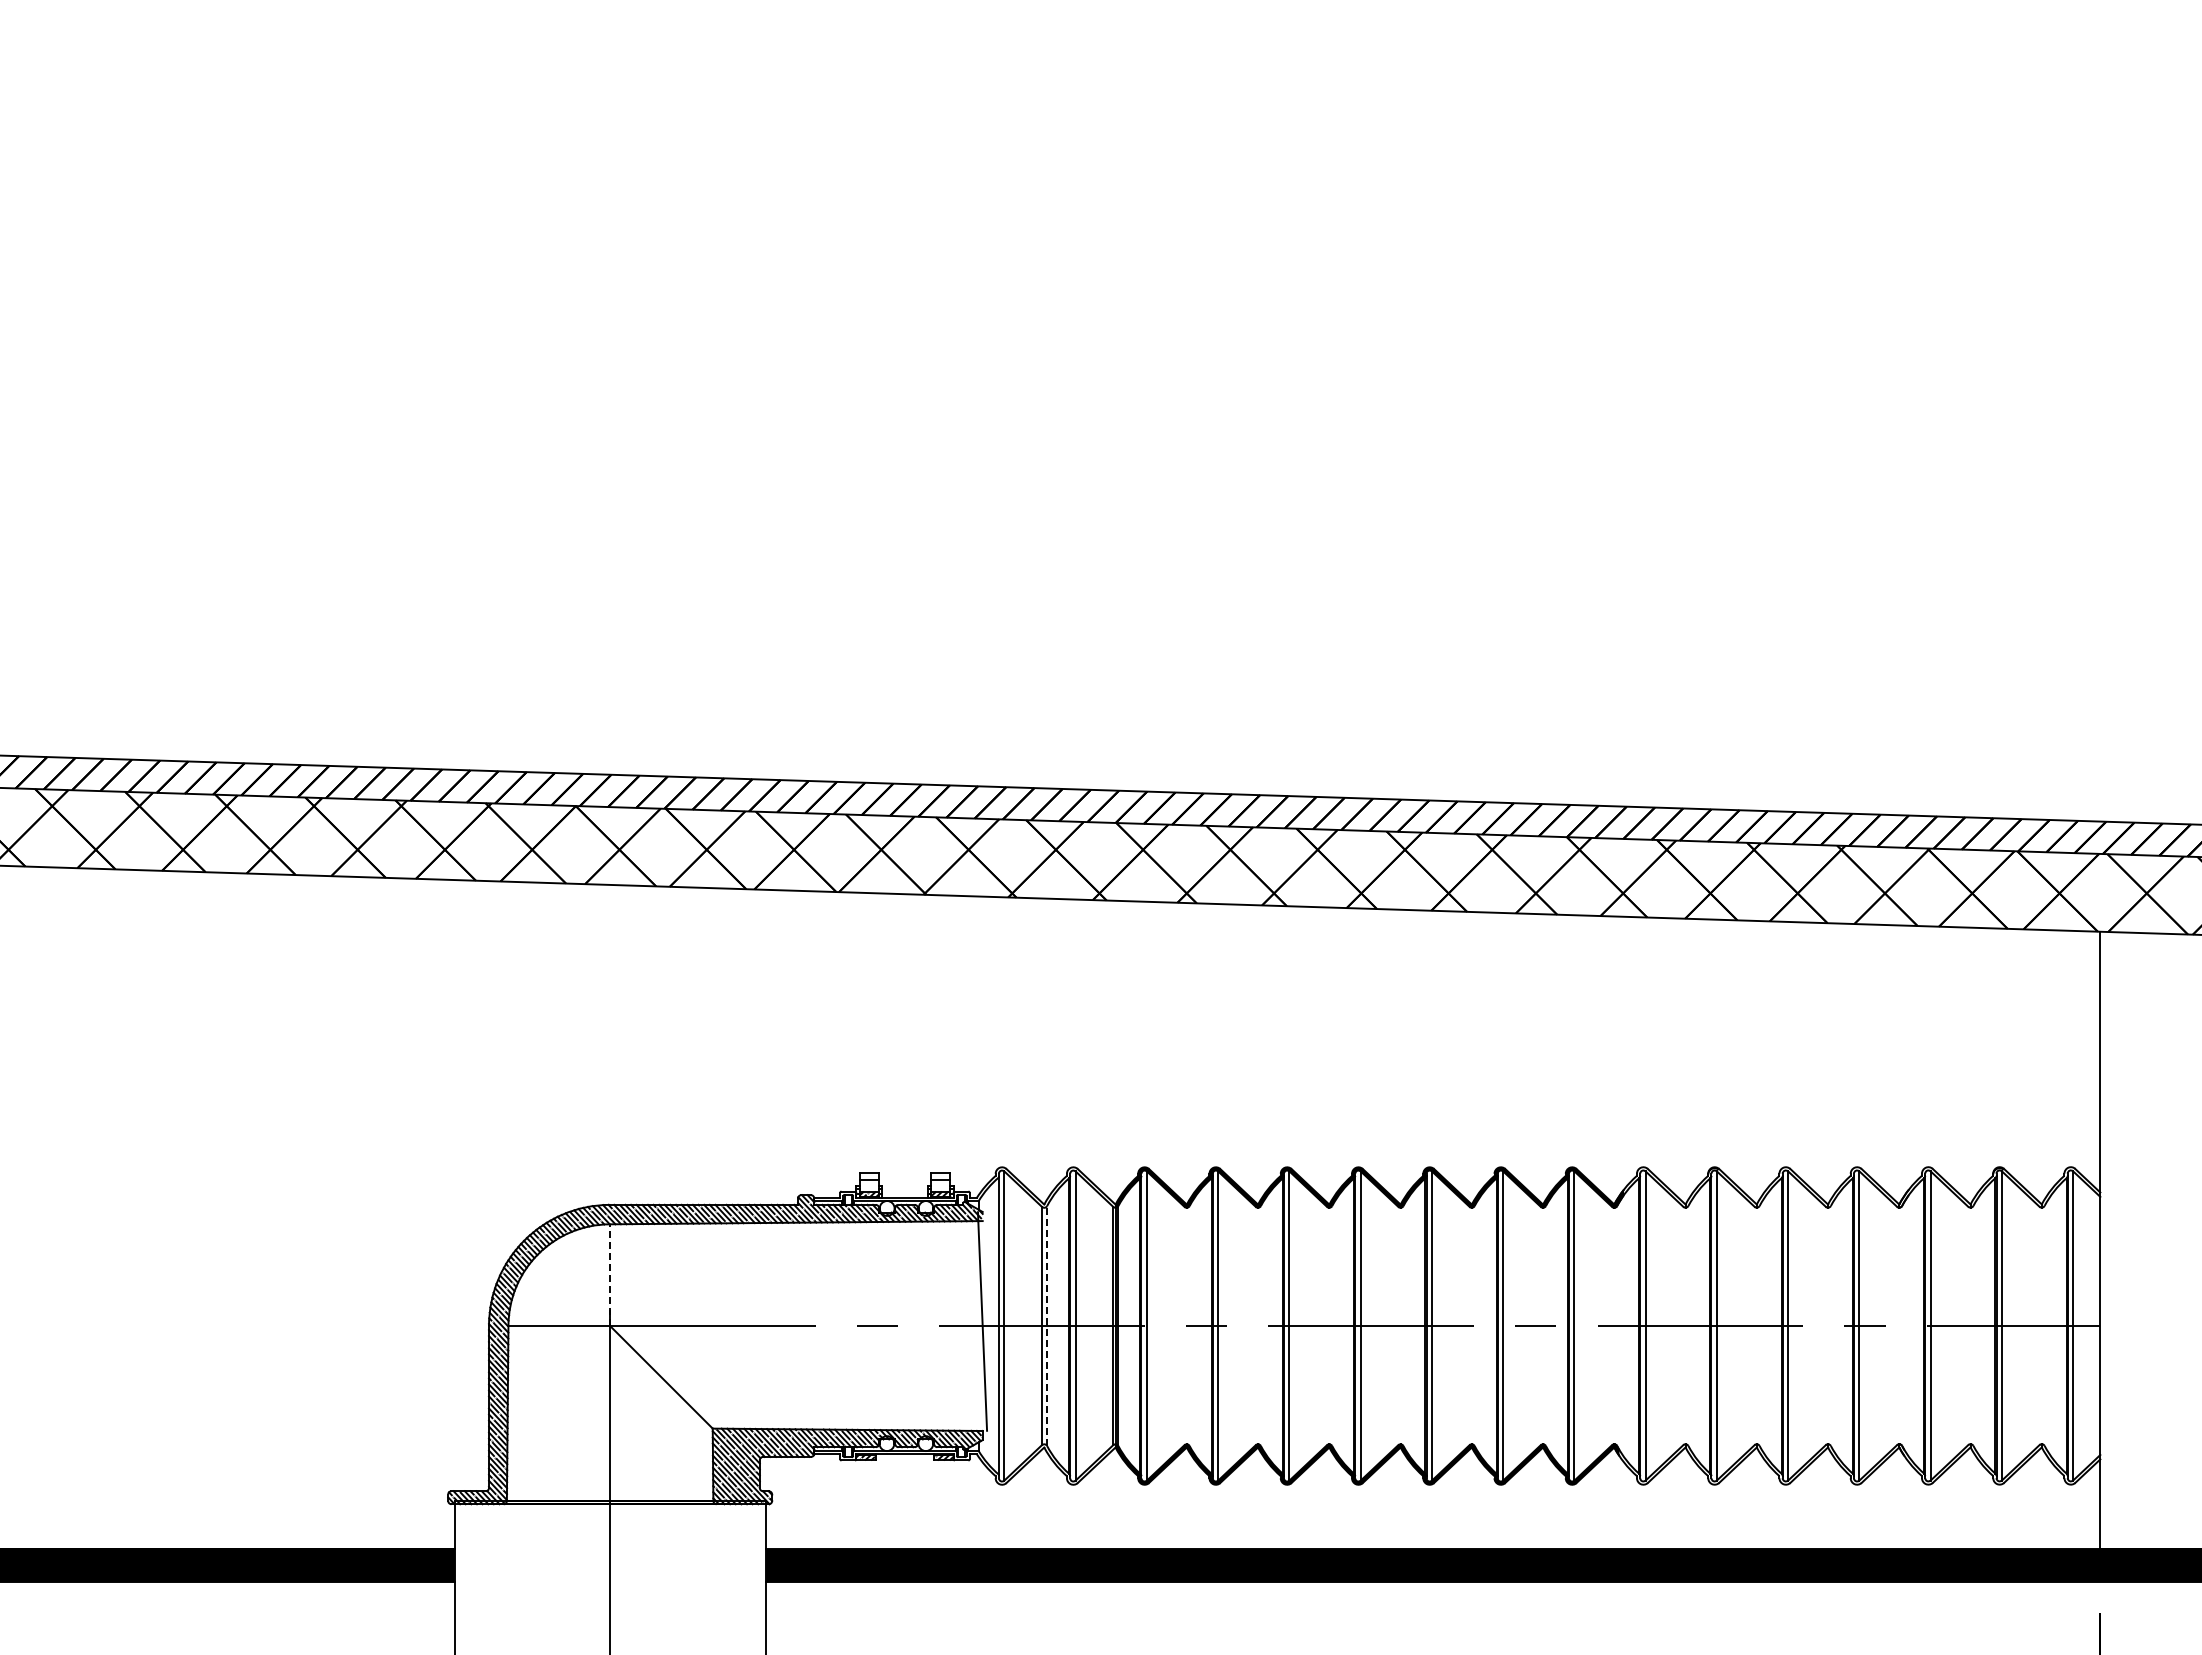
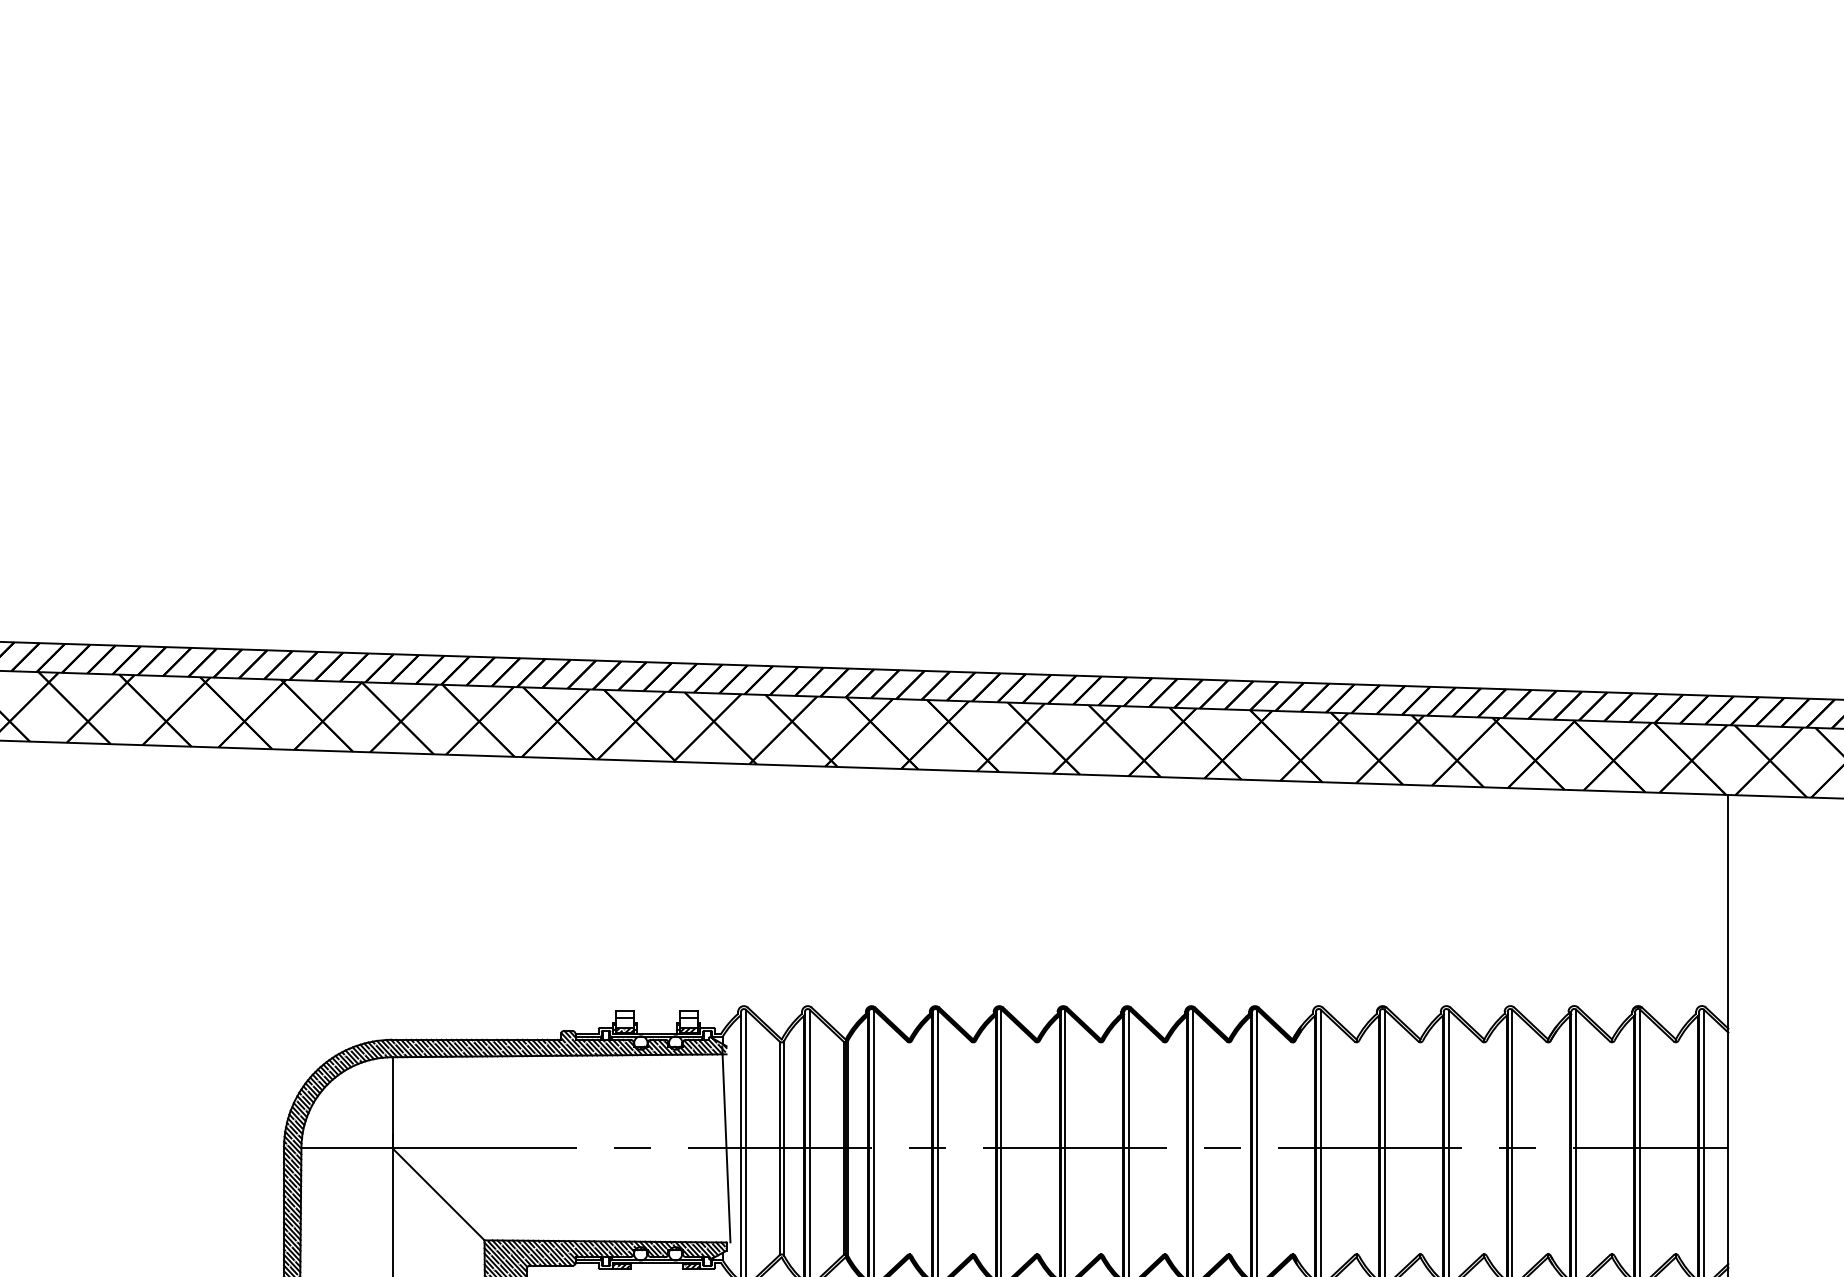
line: (610, 1275) -> (392, 1103), dashed -> solid
line: (1047, 1326) -> (784, 1148), dashed -> solid

